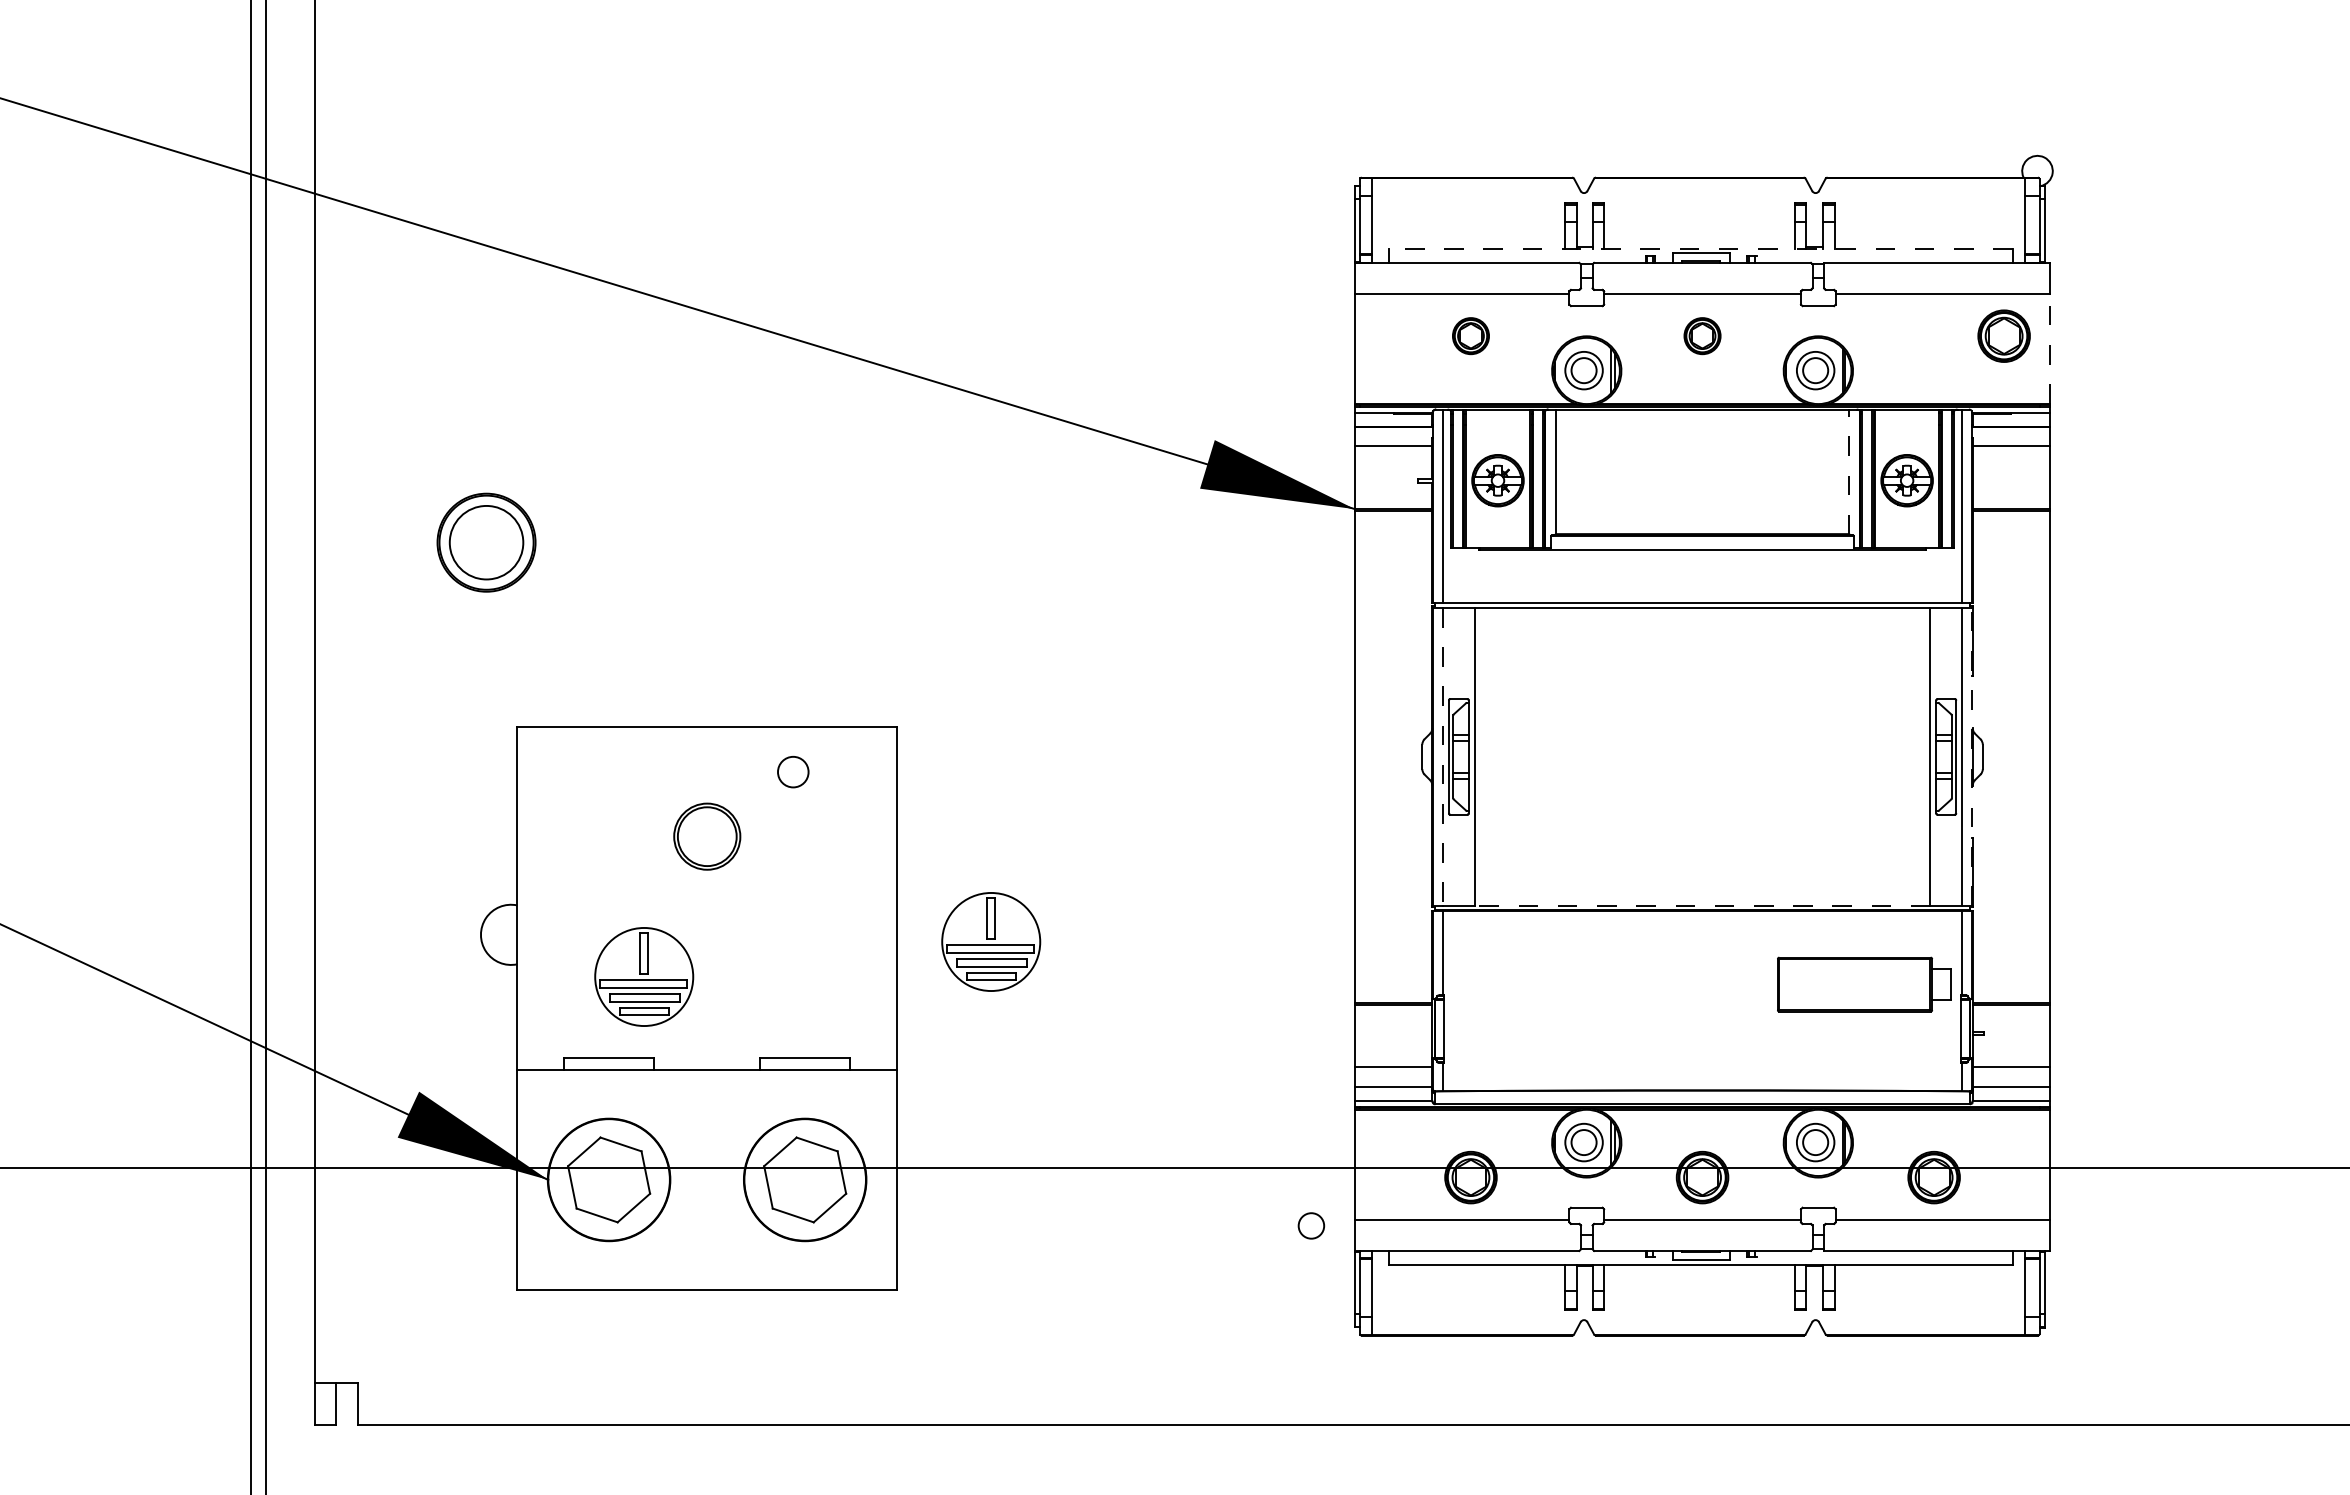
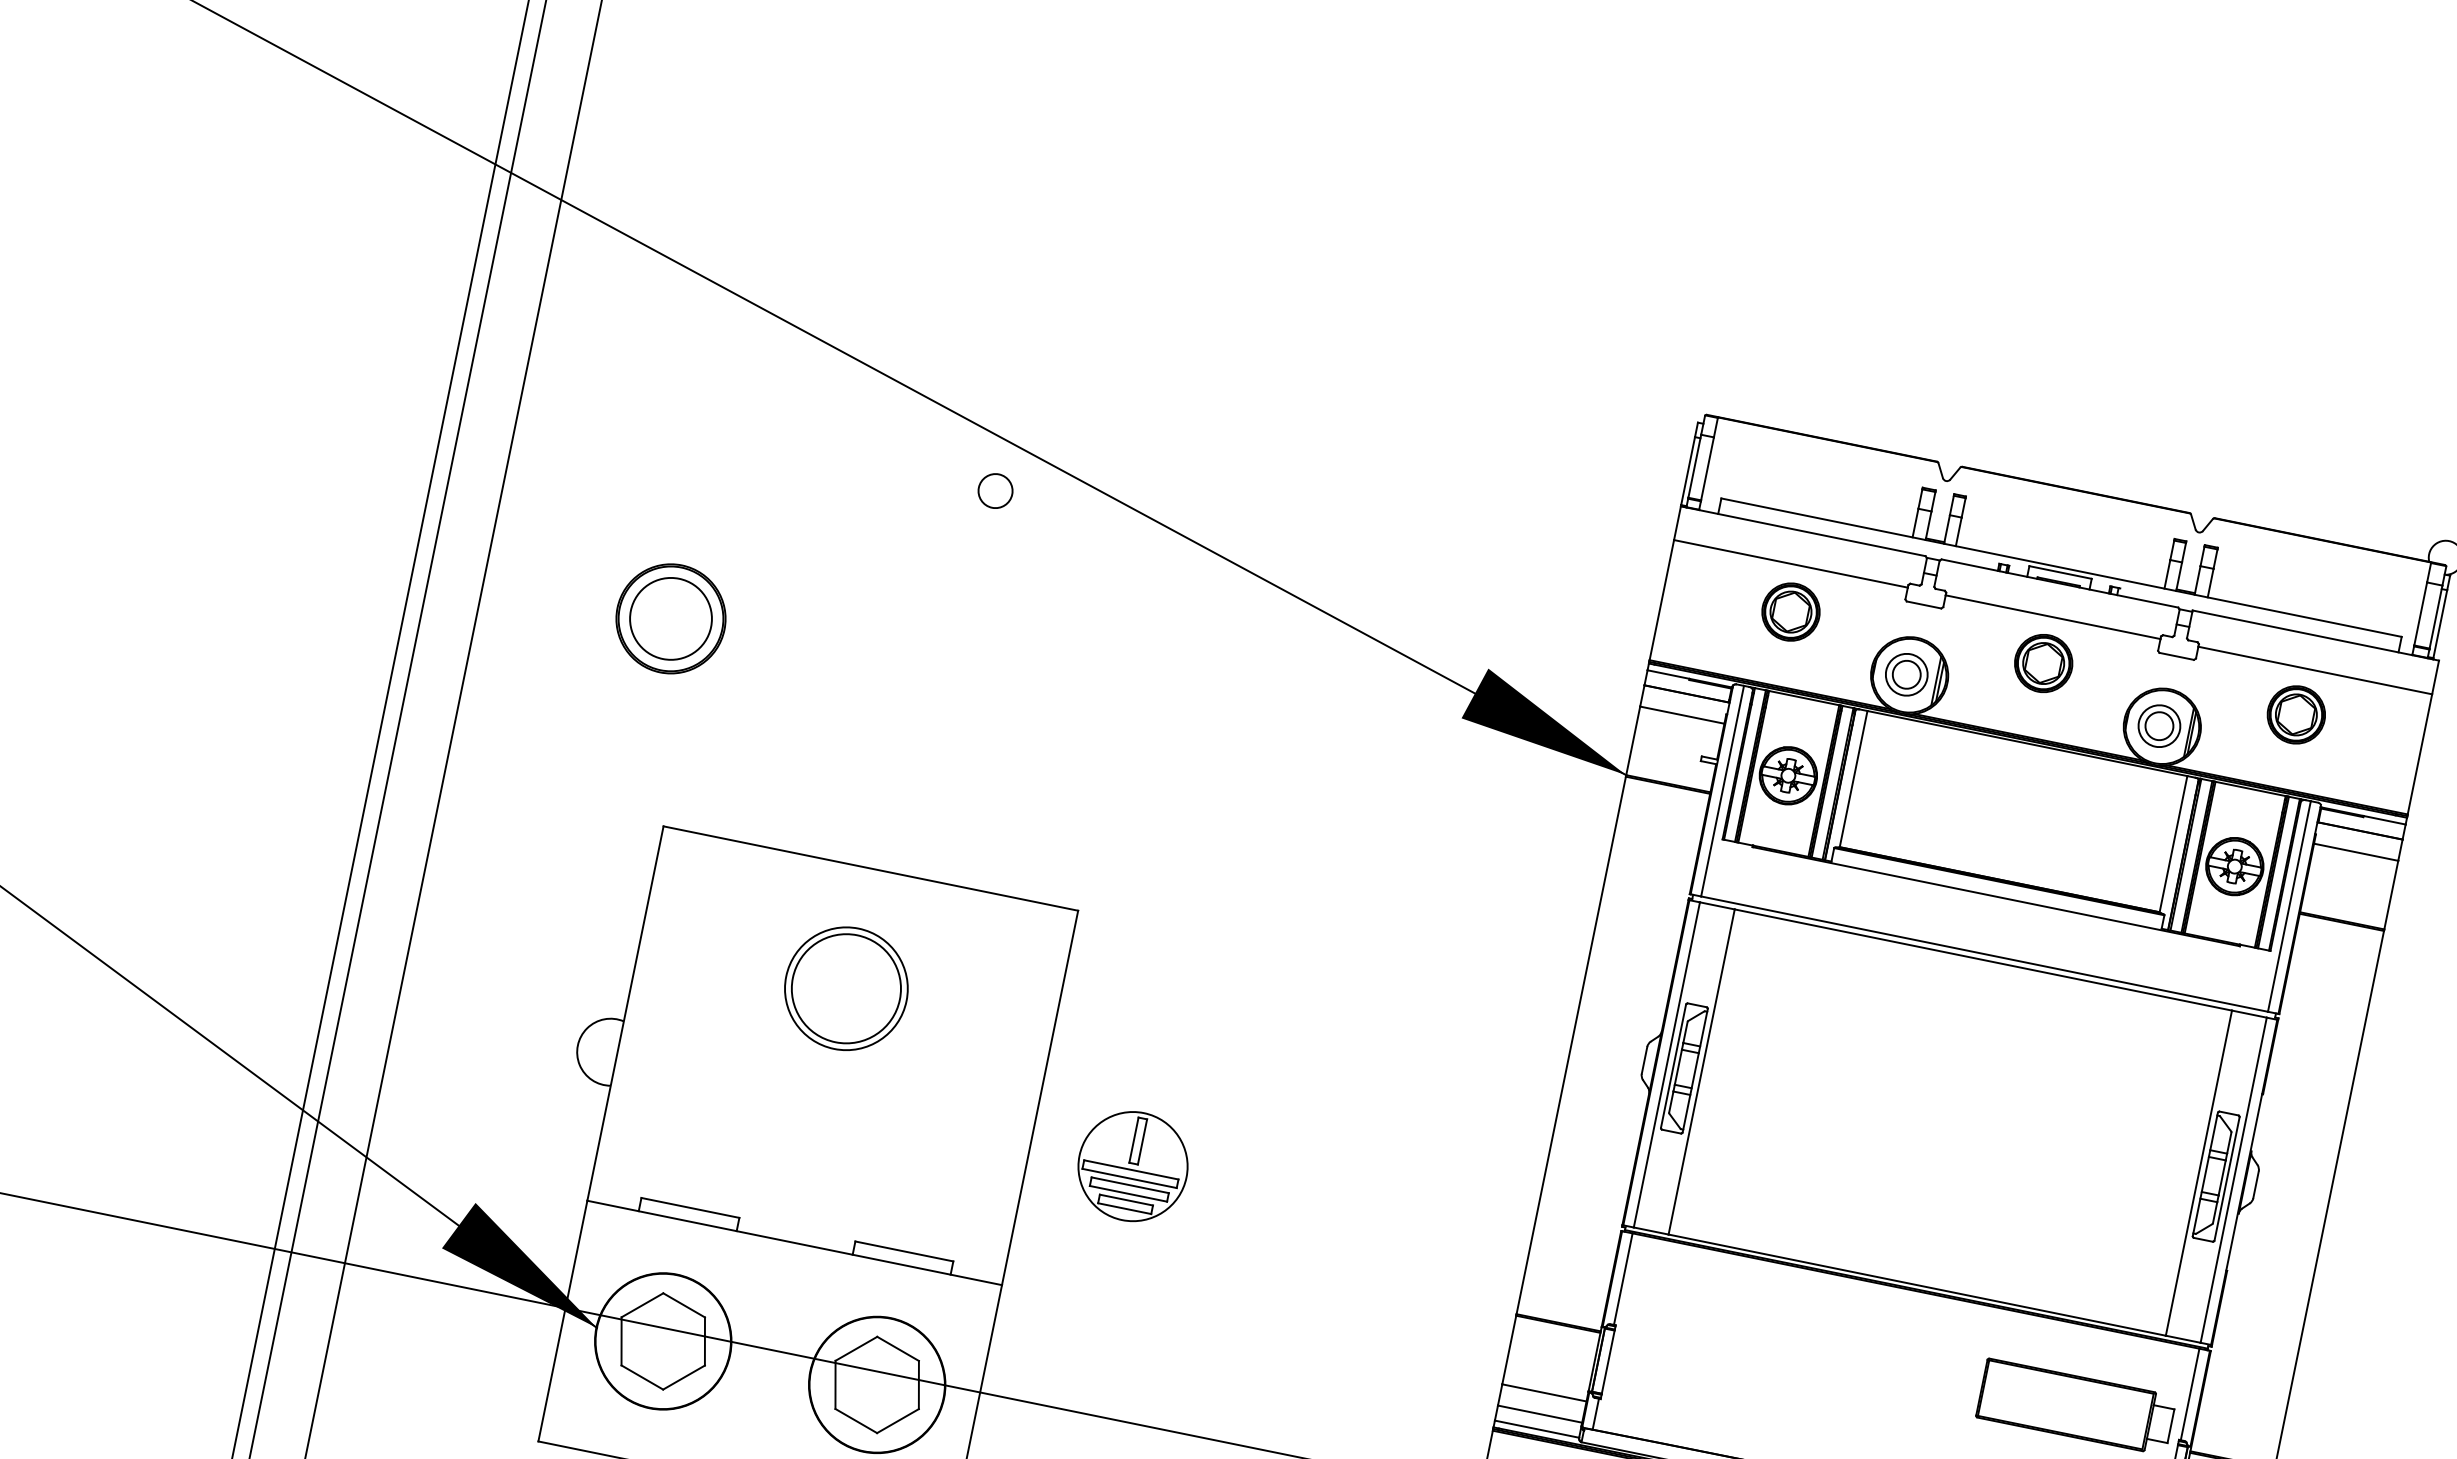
line: (1701, 248) -> (2062, 567), dashed -> solid
part: (1470, 335) -> (1790, 611), size x1.43
part: (1702, 335) -> (2043, 662), size x1.43
part: (2003, 335) -> (2295, 714), moved
line: (2049, 348) -> (2419, 753), dashed -> solid
line: (1849, 471) -> (2173, 843), dashed -> solid
line: (1442, 756) -> (1666, 1064), dashed -> solid
line: (1971, 756) -> (2243, 1181), dashed -> solid
circle: (793, 772) -> (995, 491), moved
part: (707, 836) -> (846, 988), size x1.67
line: (1702, 905) -> (1917, 1284), dashed -> solid
part: (644, 976) -> (747, 1127), removed

